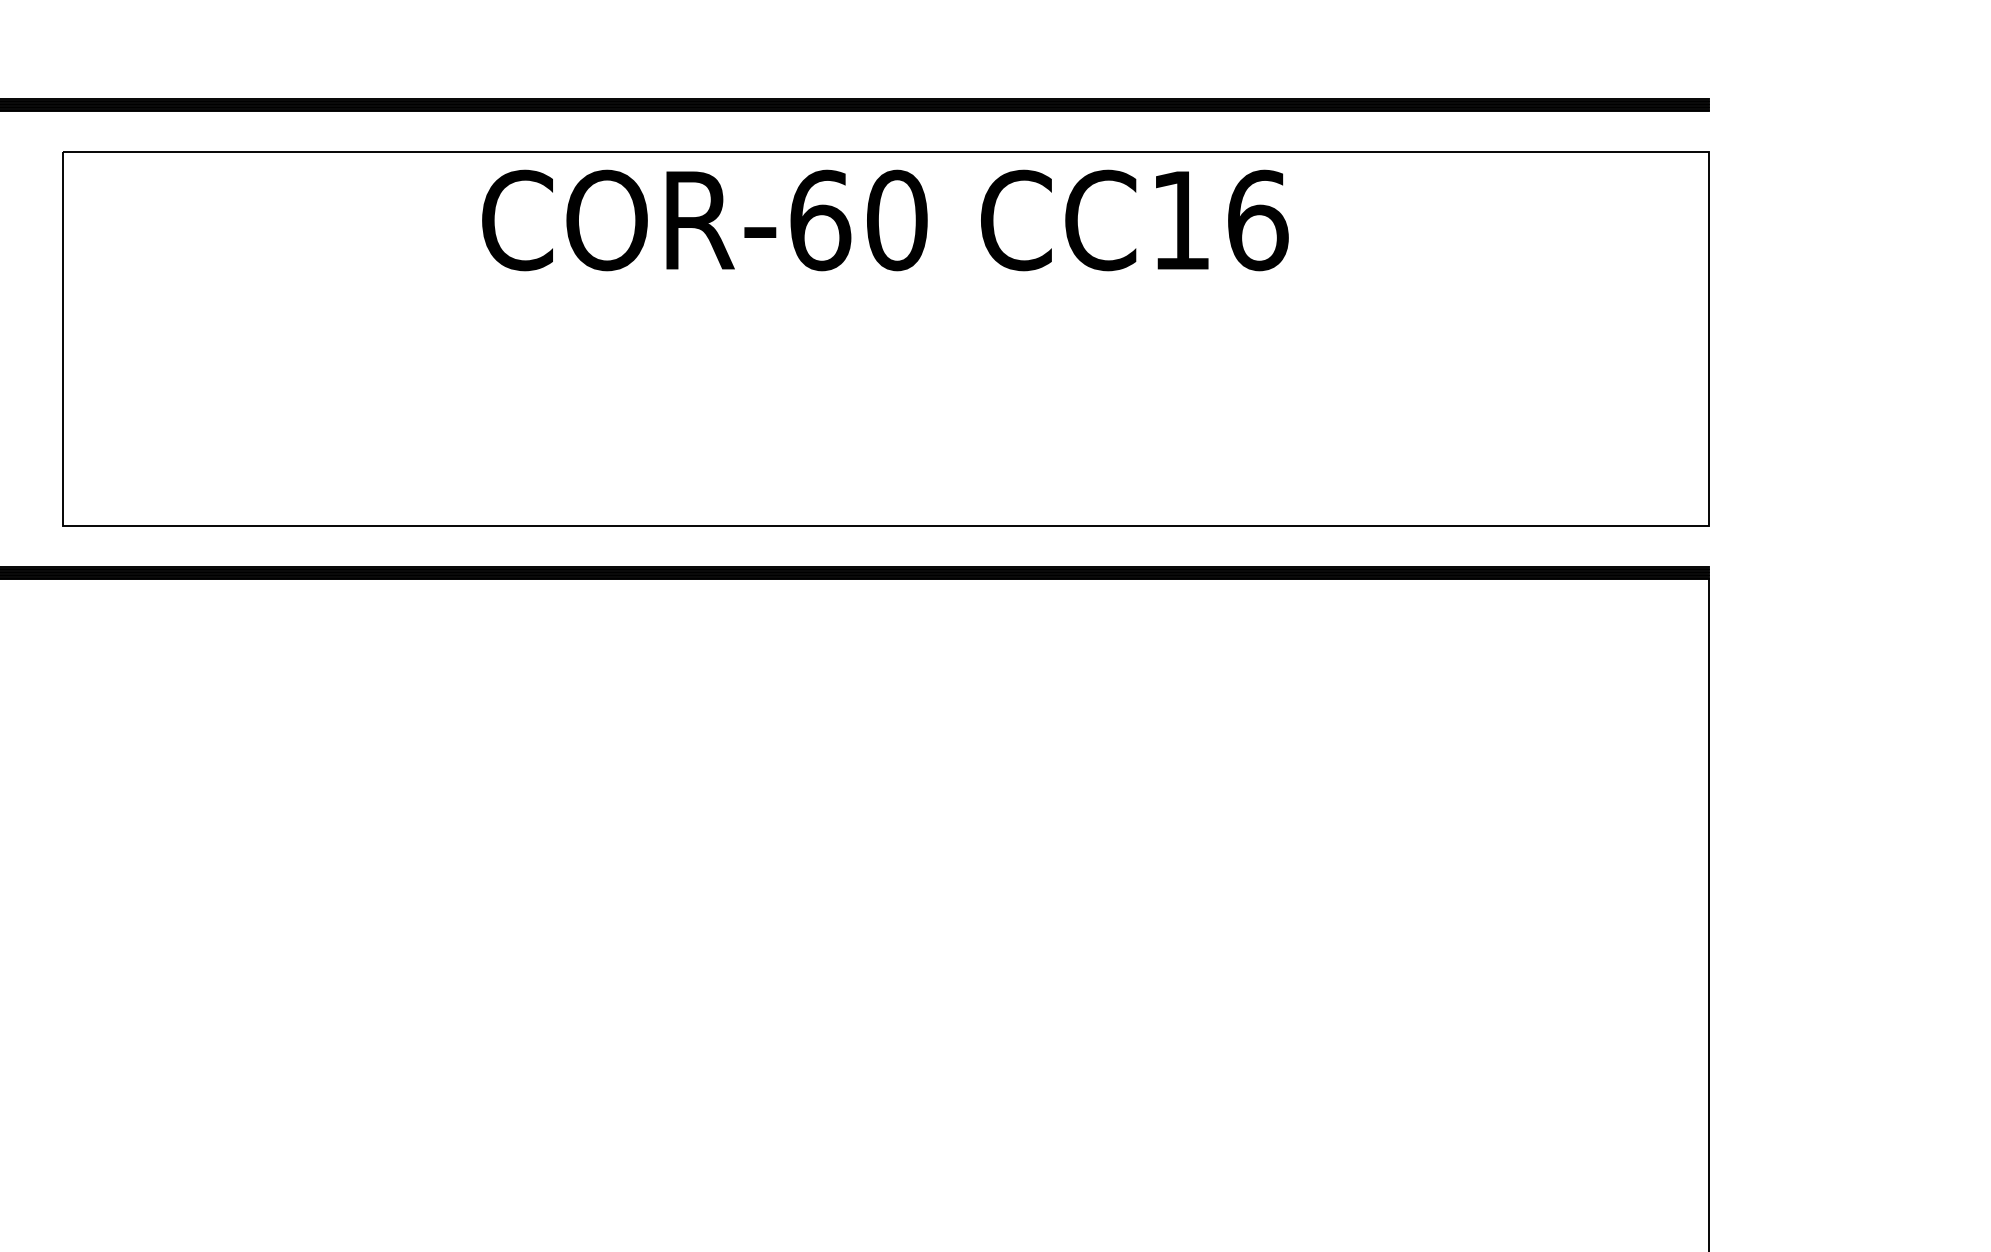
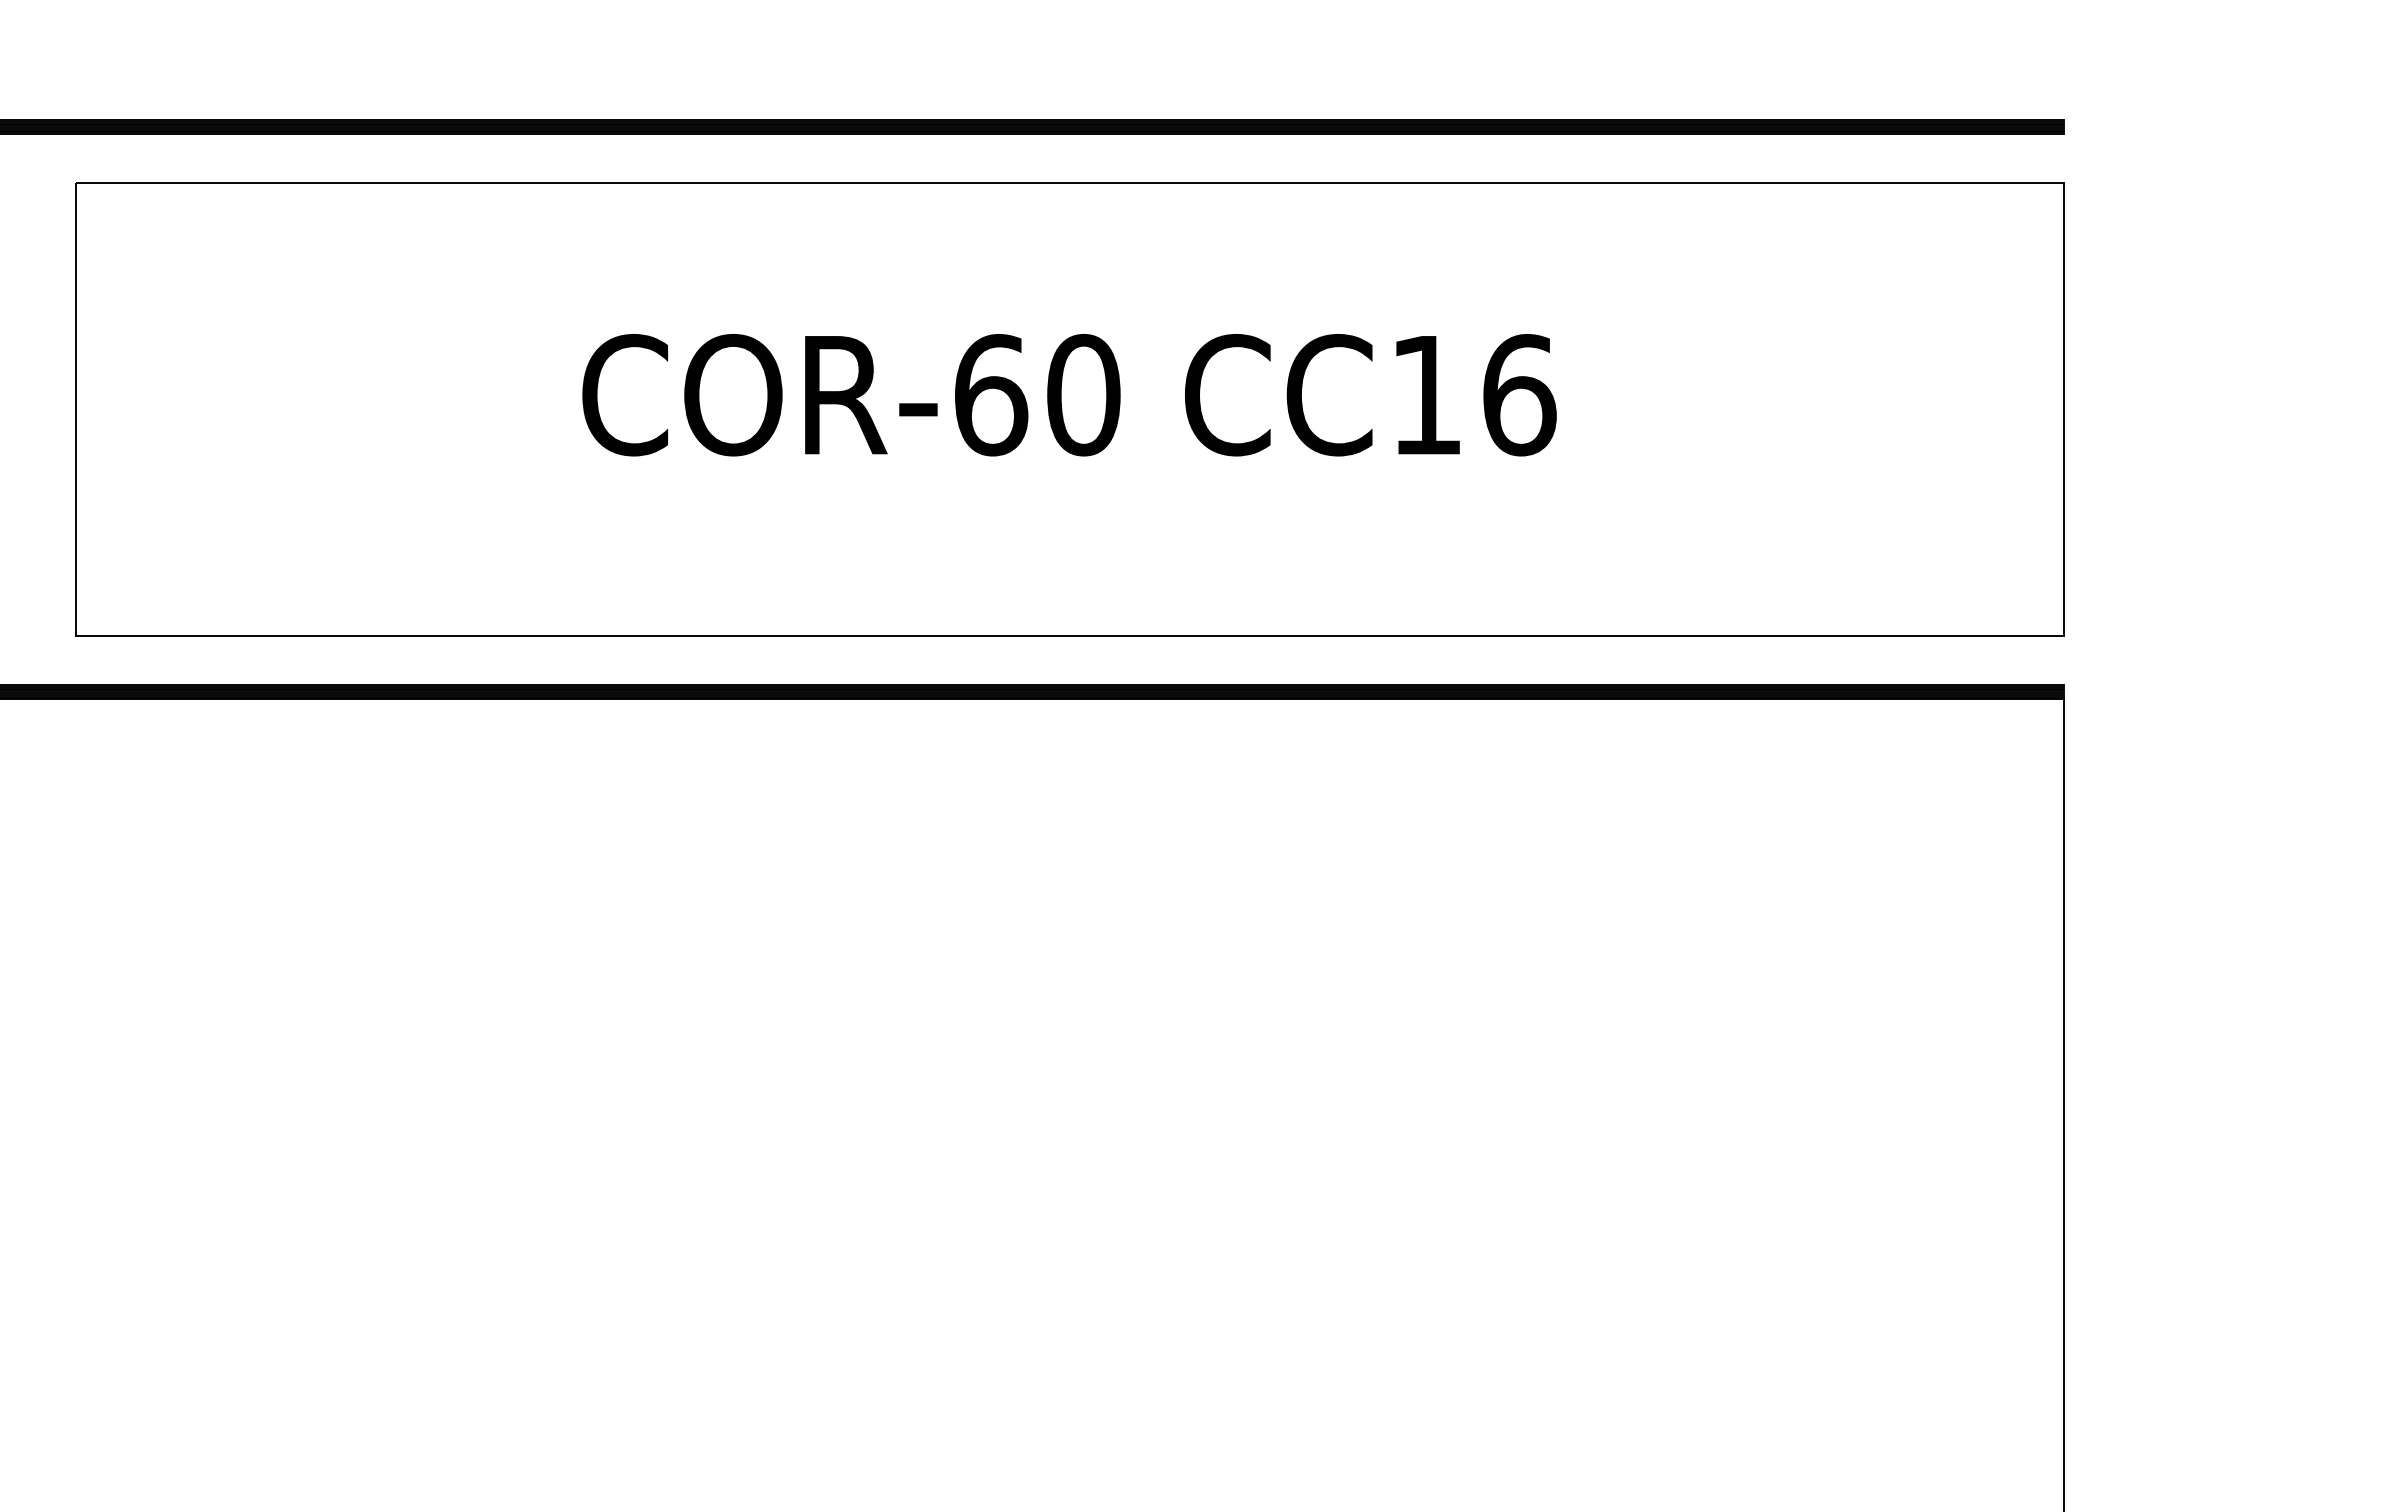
text: (885, 220) -> (1069, 395), moved

